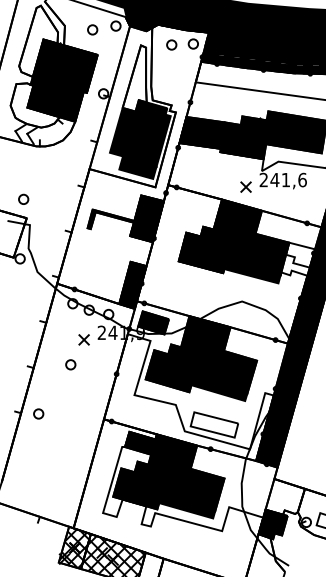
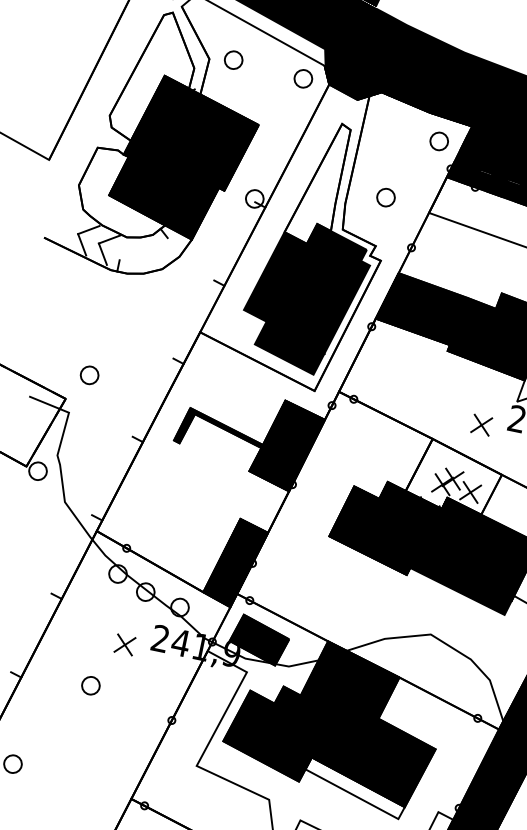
circle: (92, 29) -> (233, 59), moved
circle: (171, 44) -> (385, 196), moved
circle: (23, 198) -> (89, 373), moved
fill: (237, 217) -> (454, 477), removed
fill: (219, 389) -> (355, 787), removed

